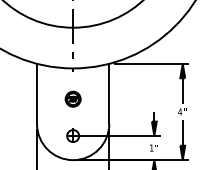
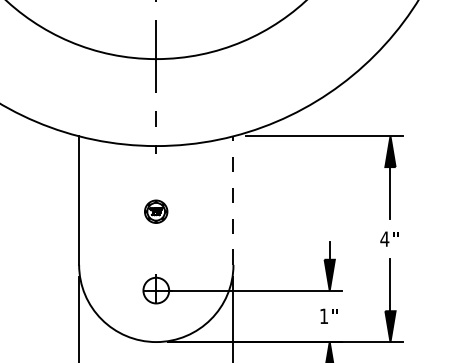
line: (109, 93) -> (233, 199), solid -> dashed
part: (72, 98) -> (154, 210), size x0.7

